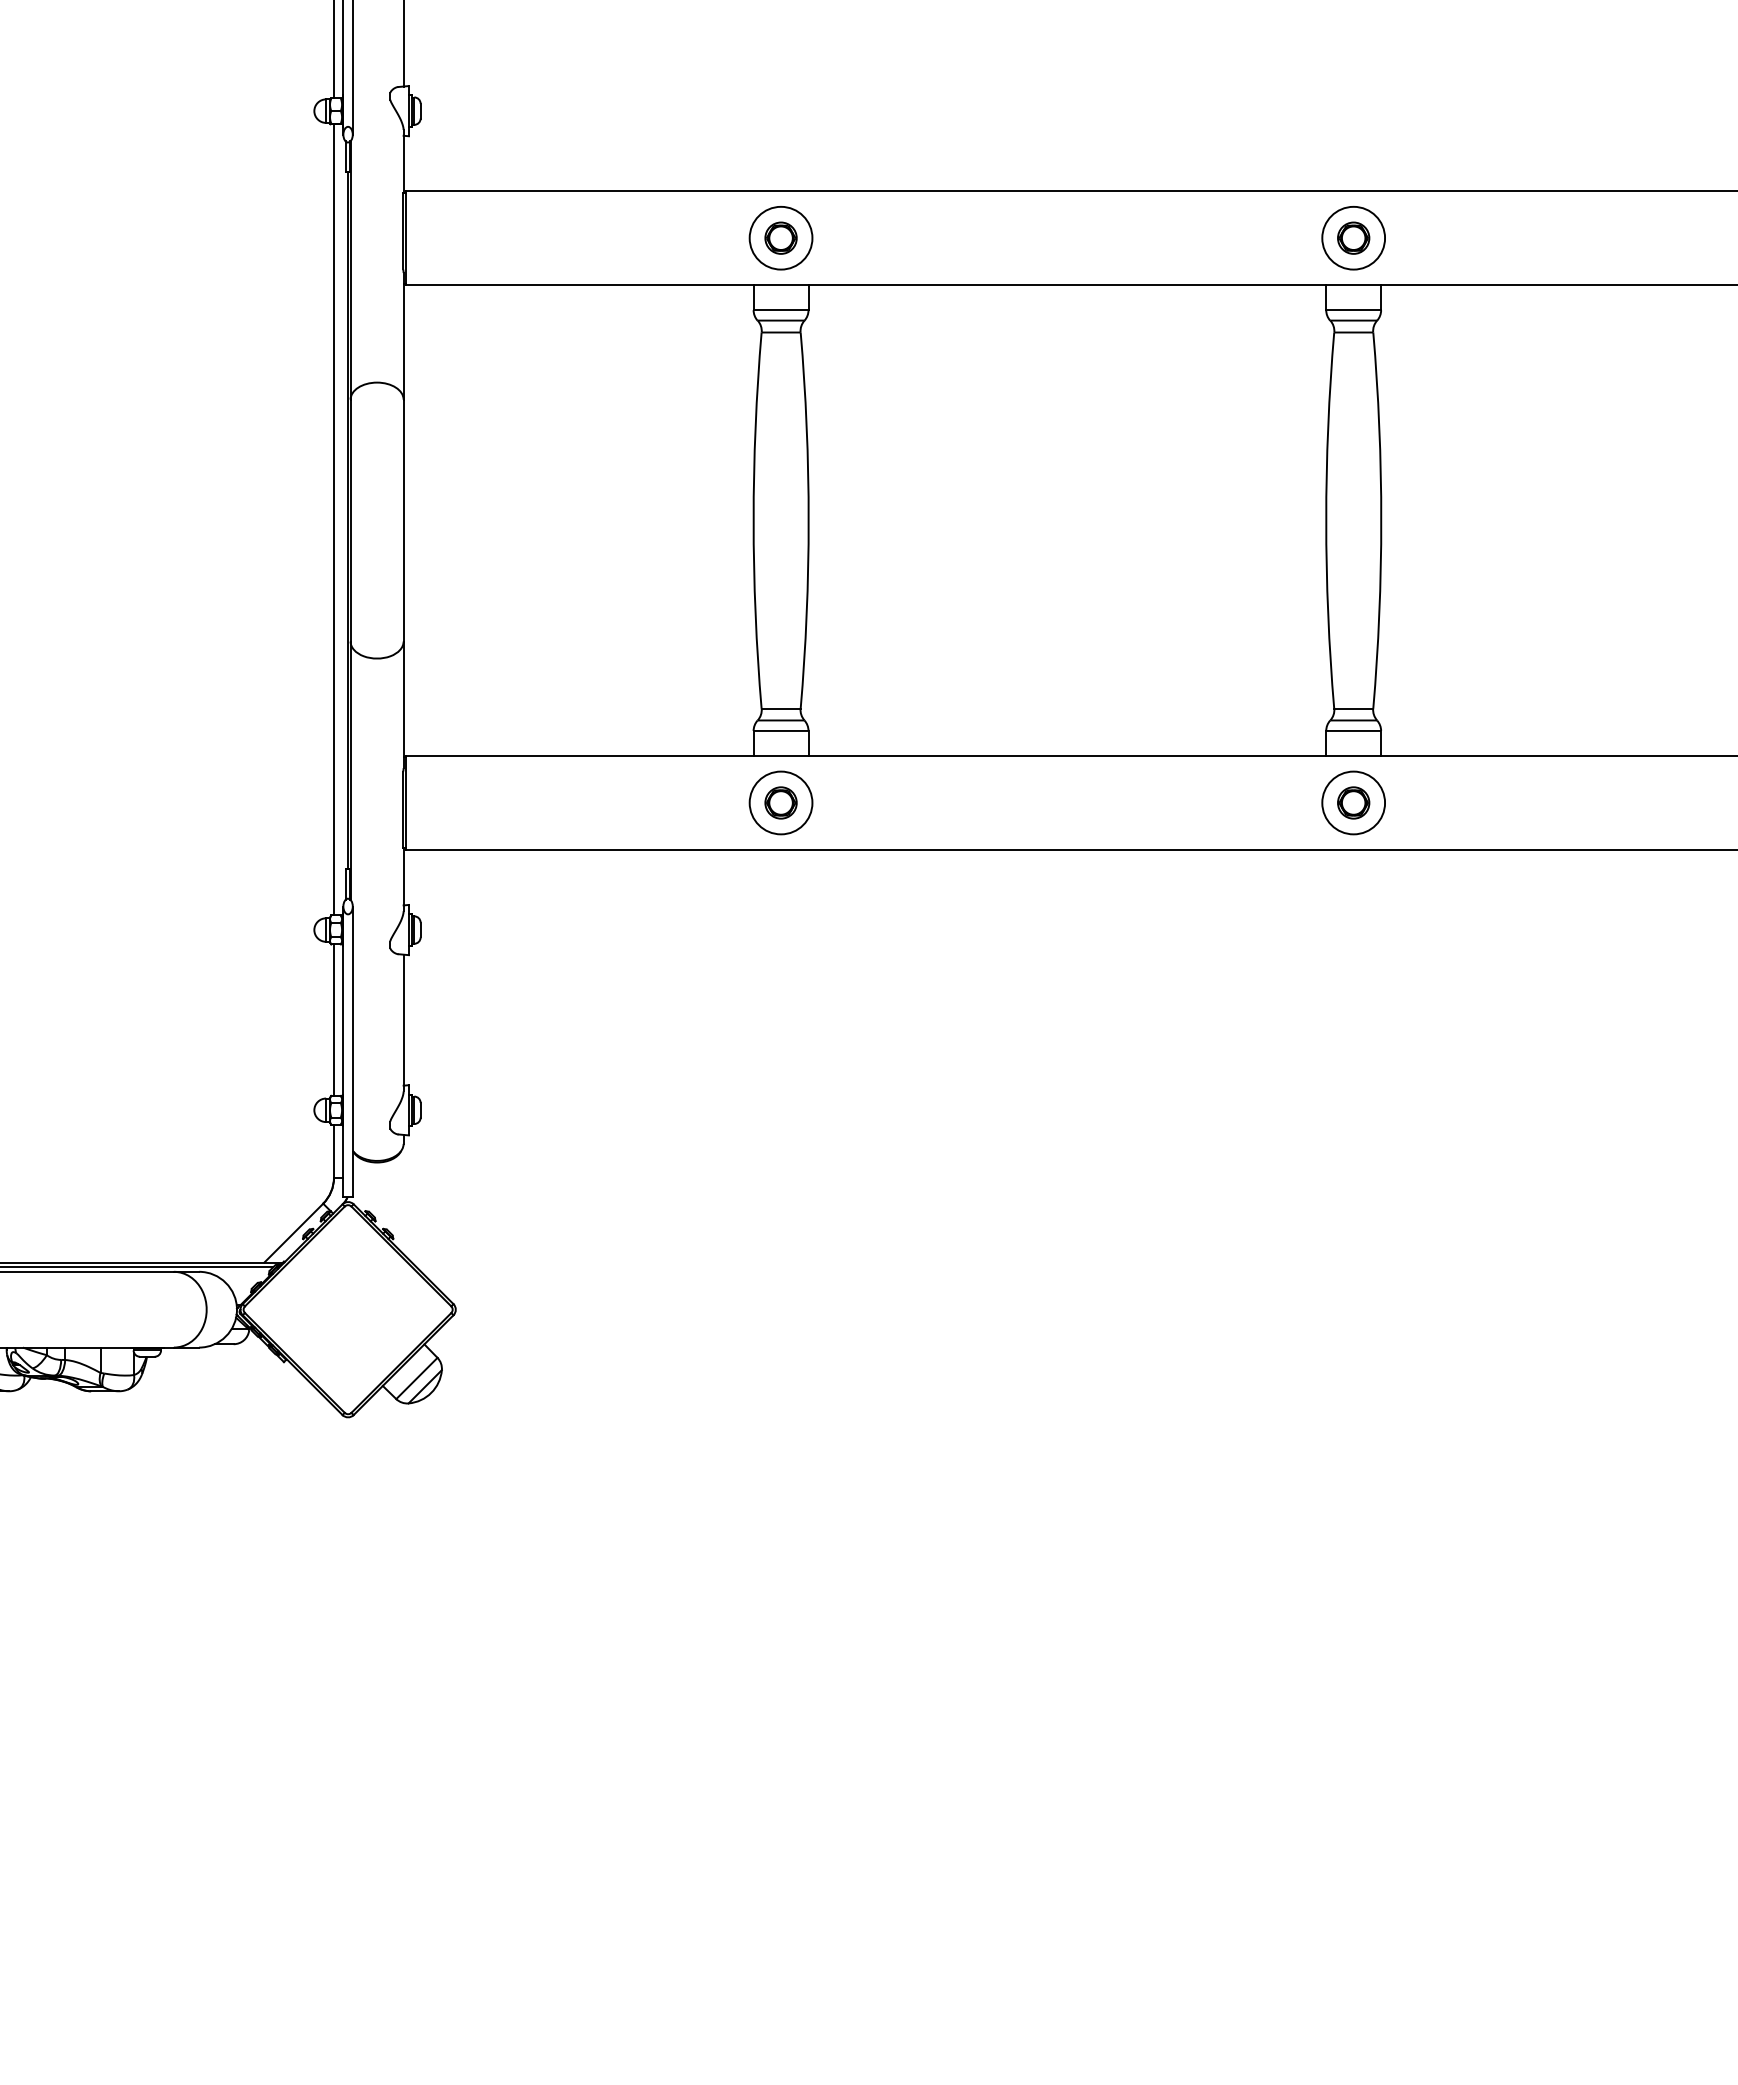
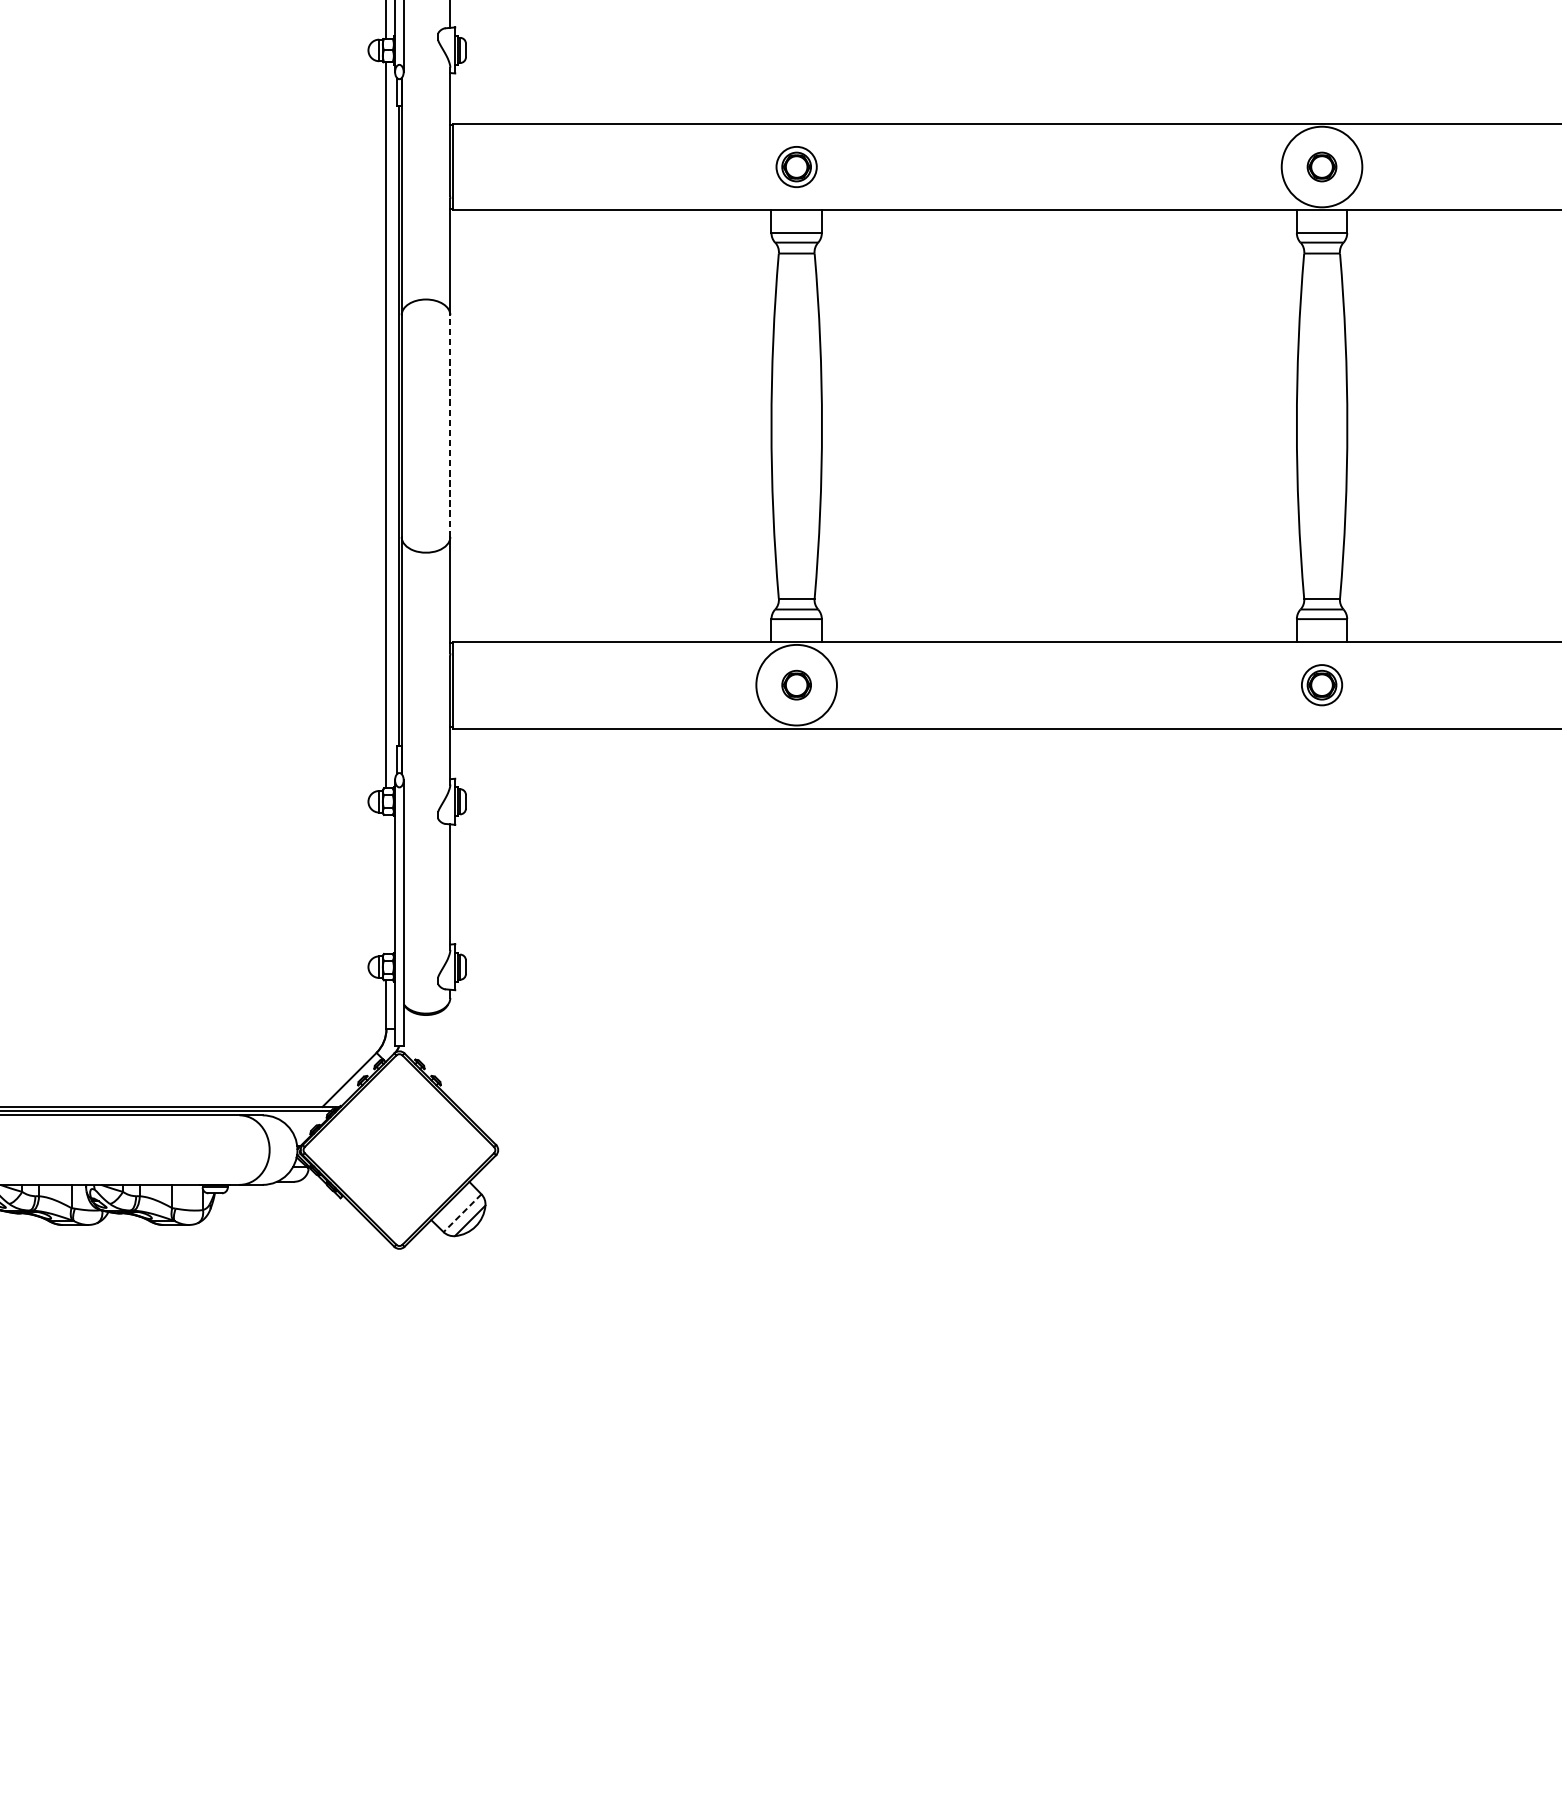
circle: (780, 237) -> (796, 166), size x0.7
circle: (1353, 237) -> (1321, 166), size x1.4
line: (403, 520) -> (450, 426), solid -> dashed
circle: (780, 802) -> (796, 684), size x1.4
circle: (1353, 802) -> (1321, 684), size x0.7
line: (333, 1019) -> (386, 883), removed
line: (416, 1378) -> (462, 1213), solid -> dashed

